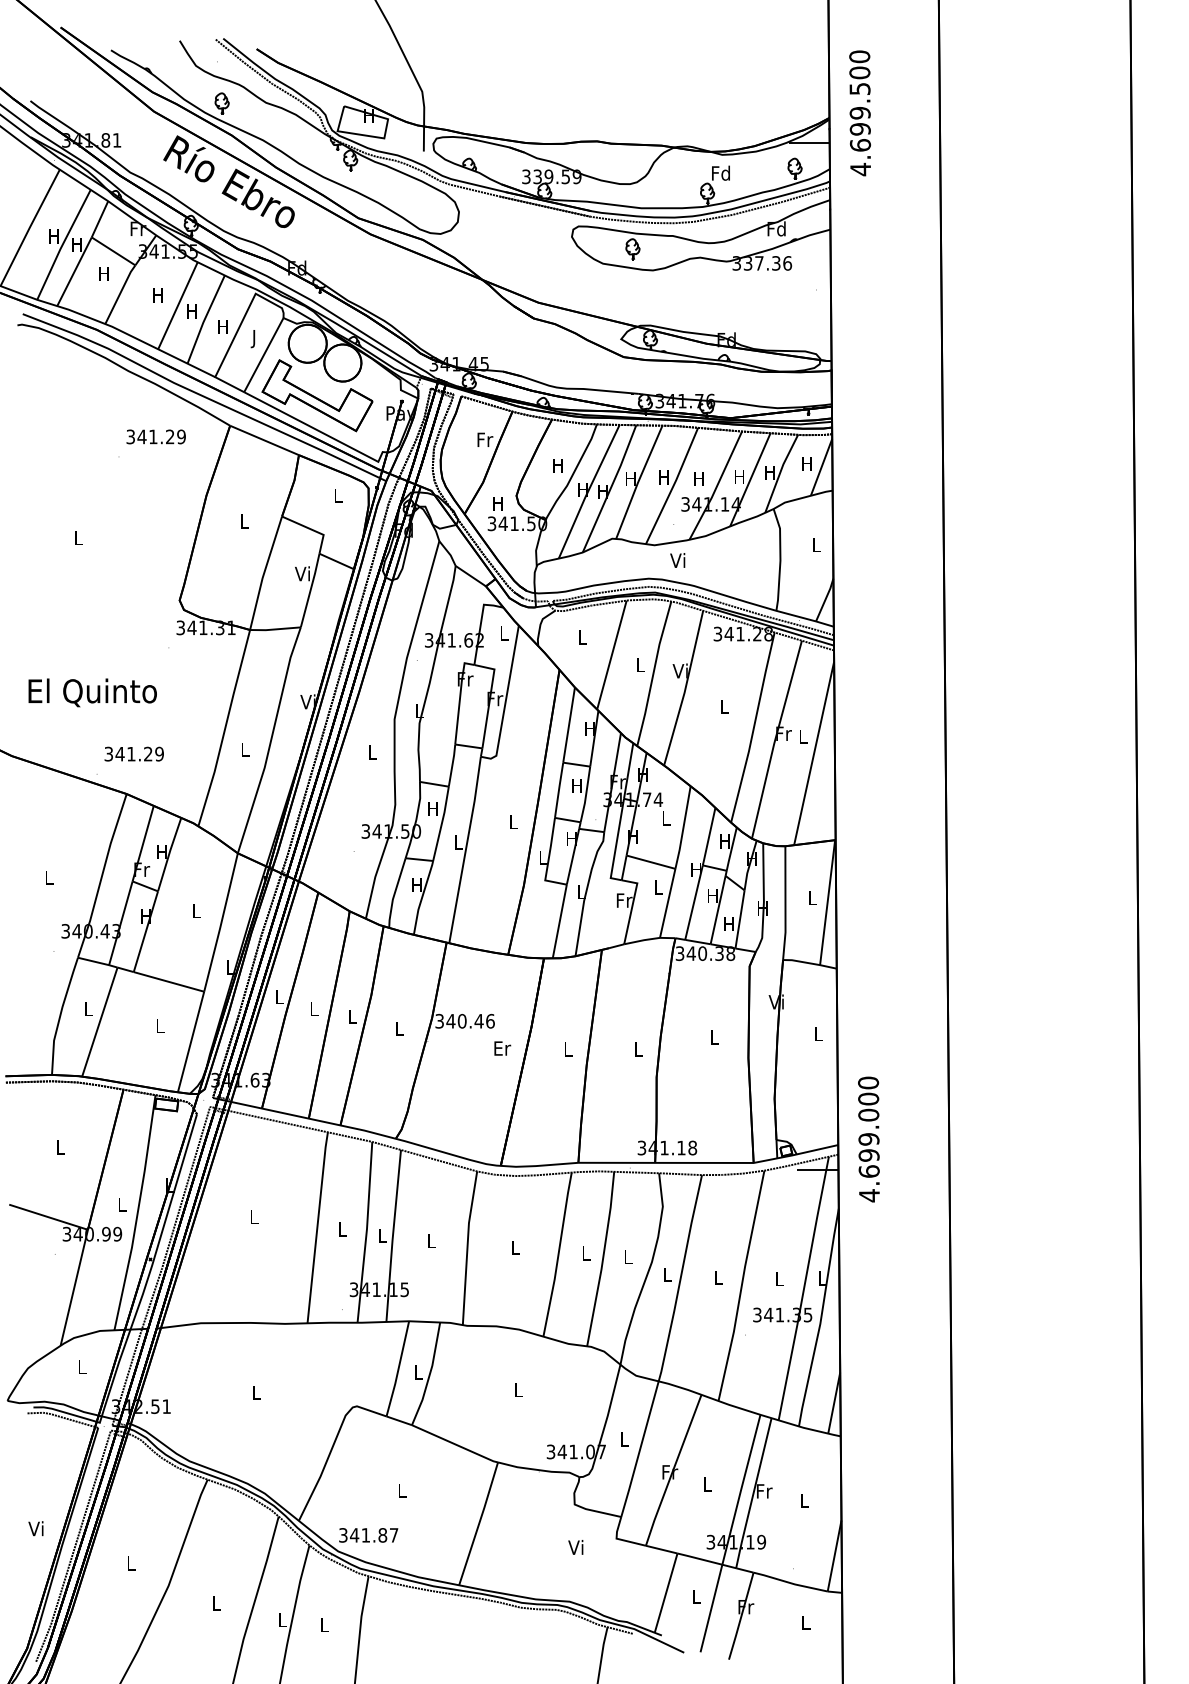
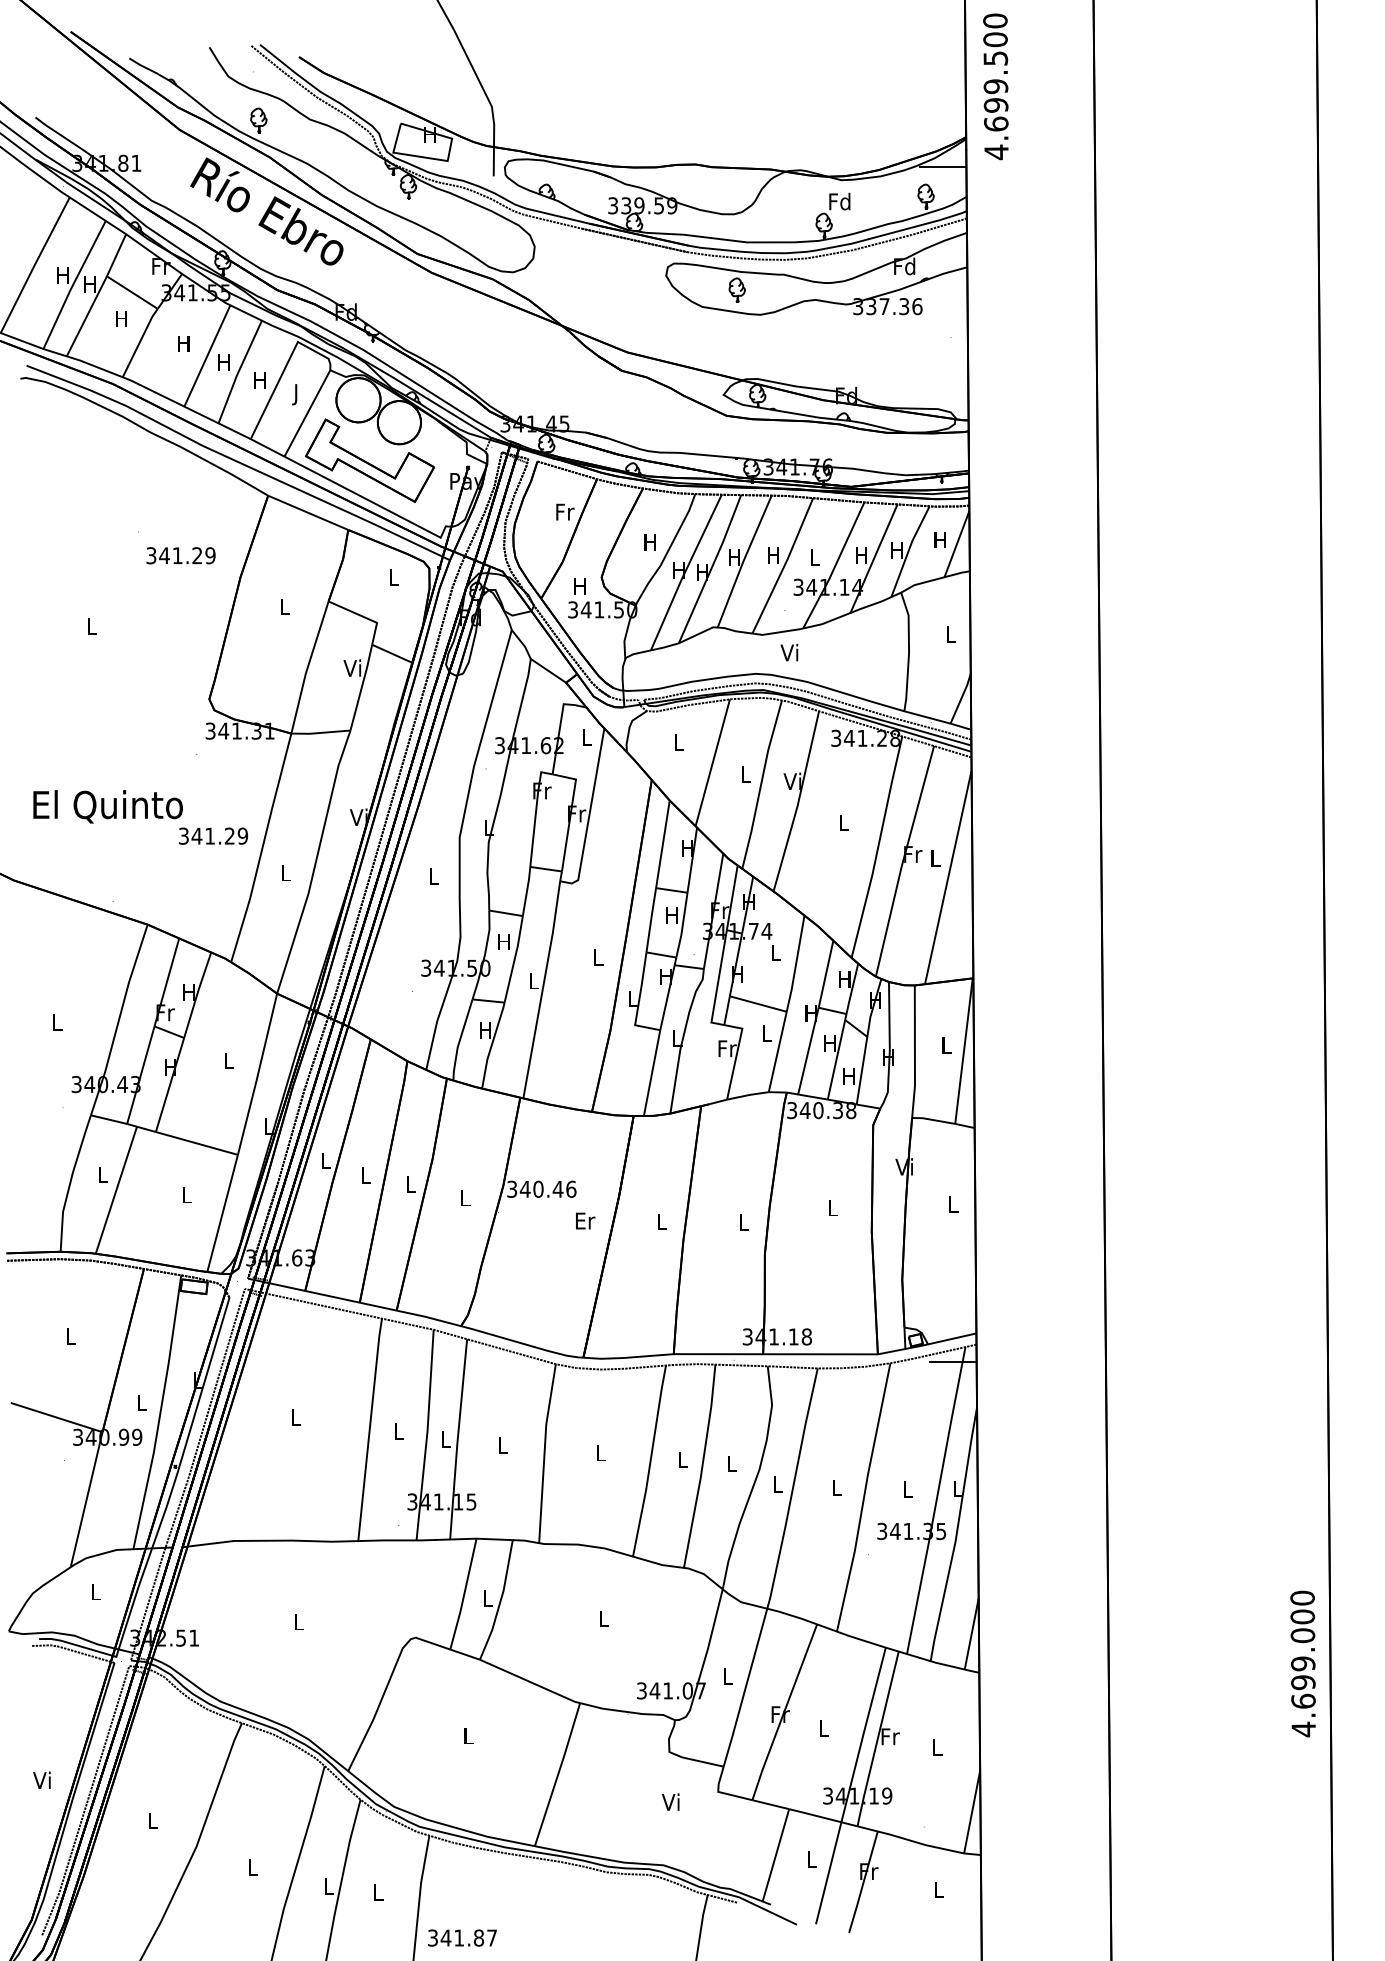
text: (859, 113) -> (995, 86), moved
text: (155, 436) -> (180, 555), moved
text: (699, 478) -> (814, 557), H -> L
text: (134, 753) -> (213, 835), moved
text: (868, 1139) -> (1302, 1663), moved
text: (368, 1534) -> (462, 1937), moved

